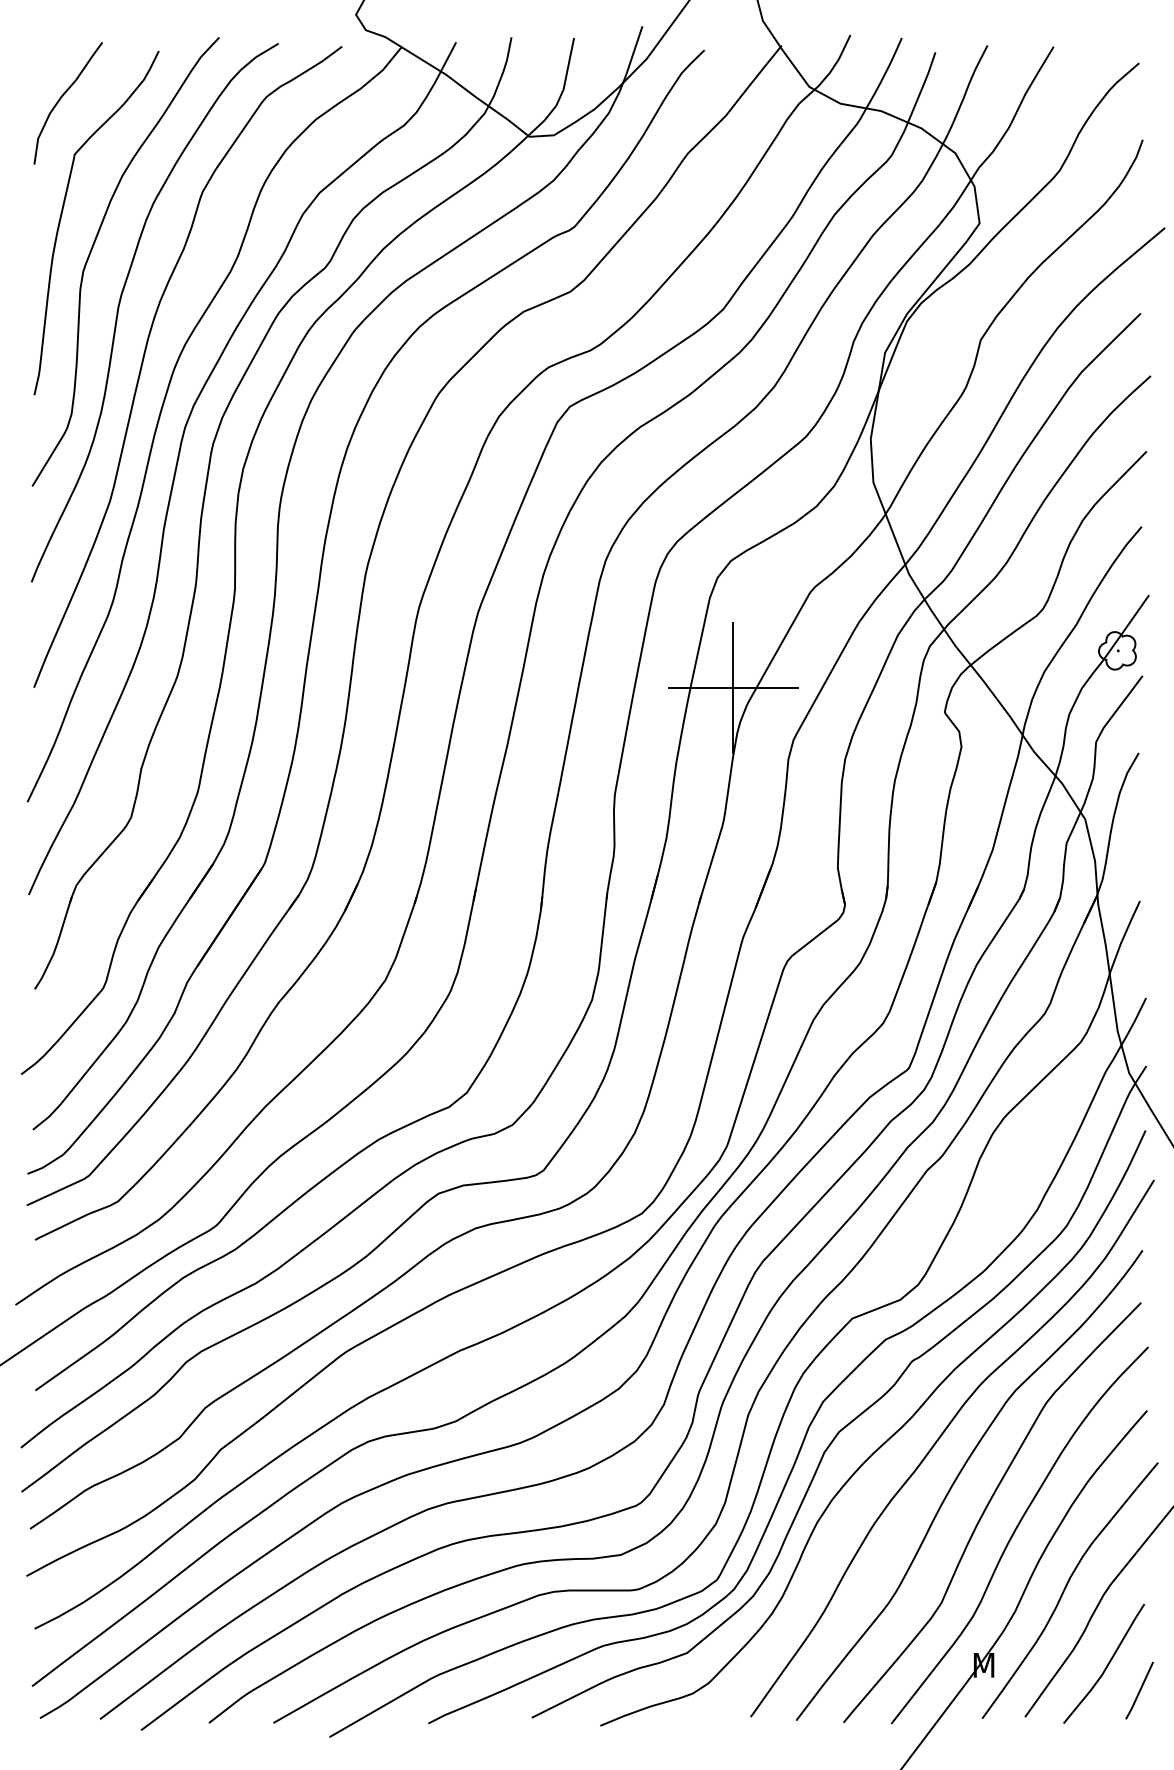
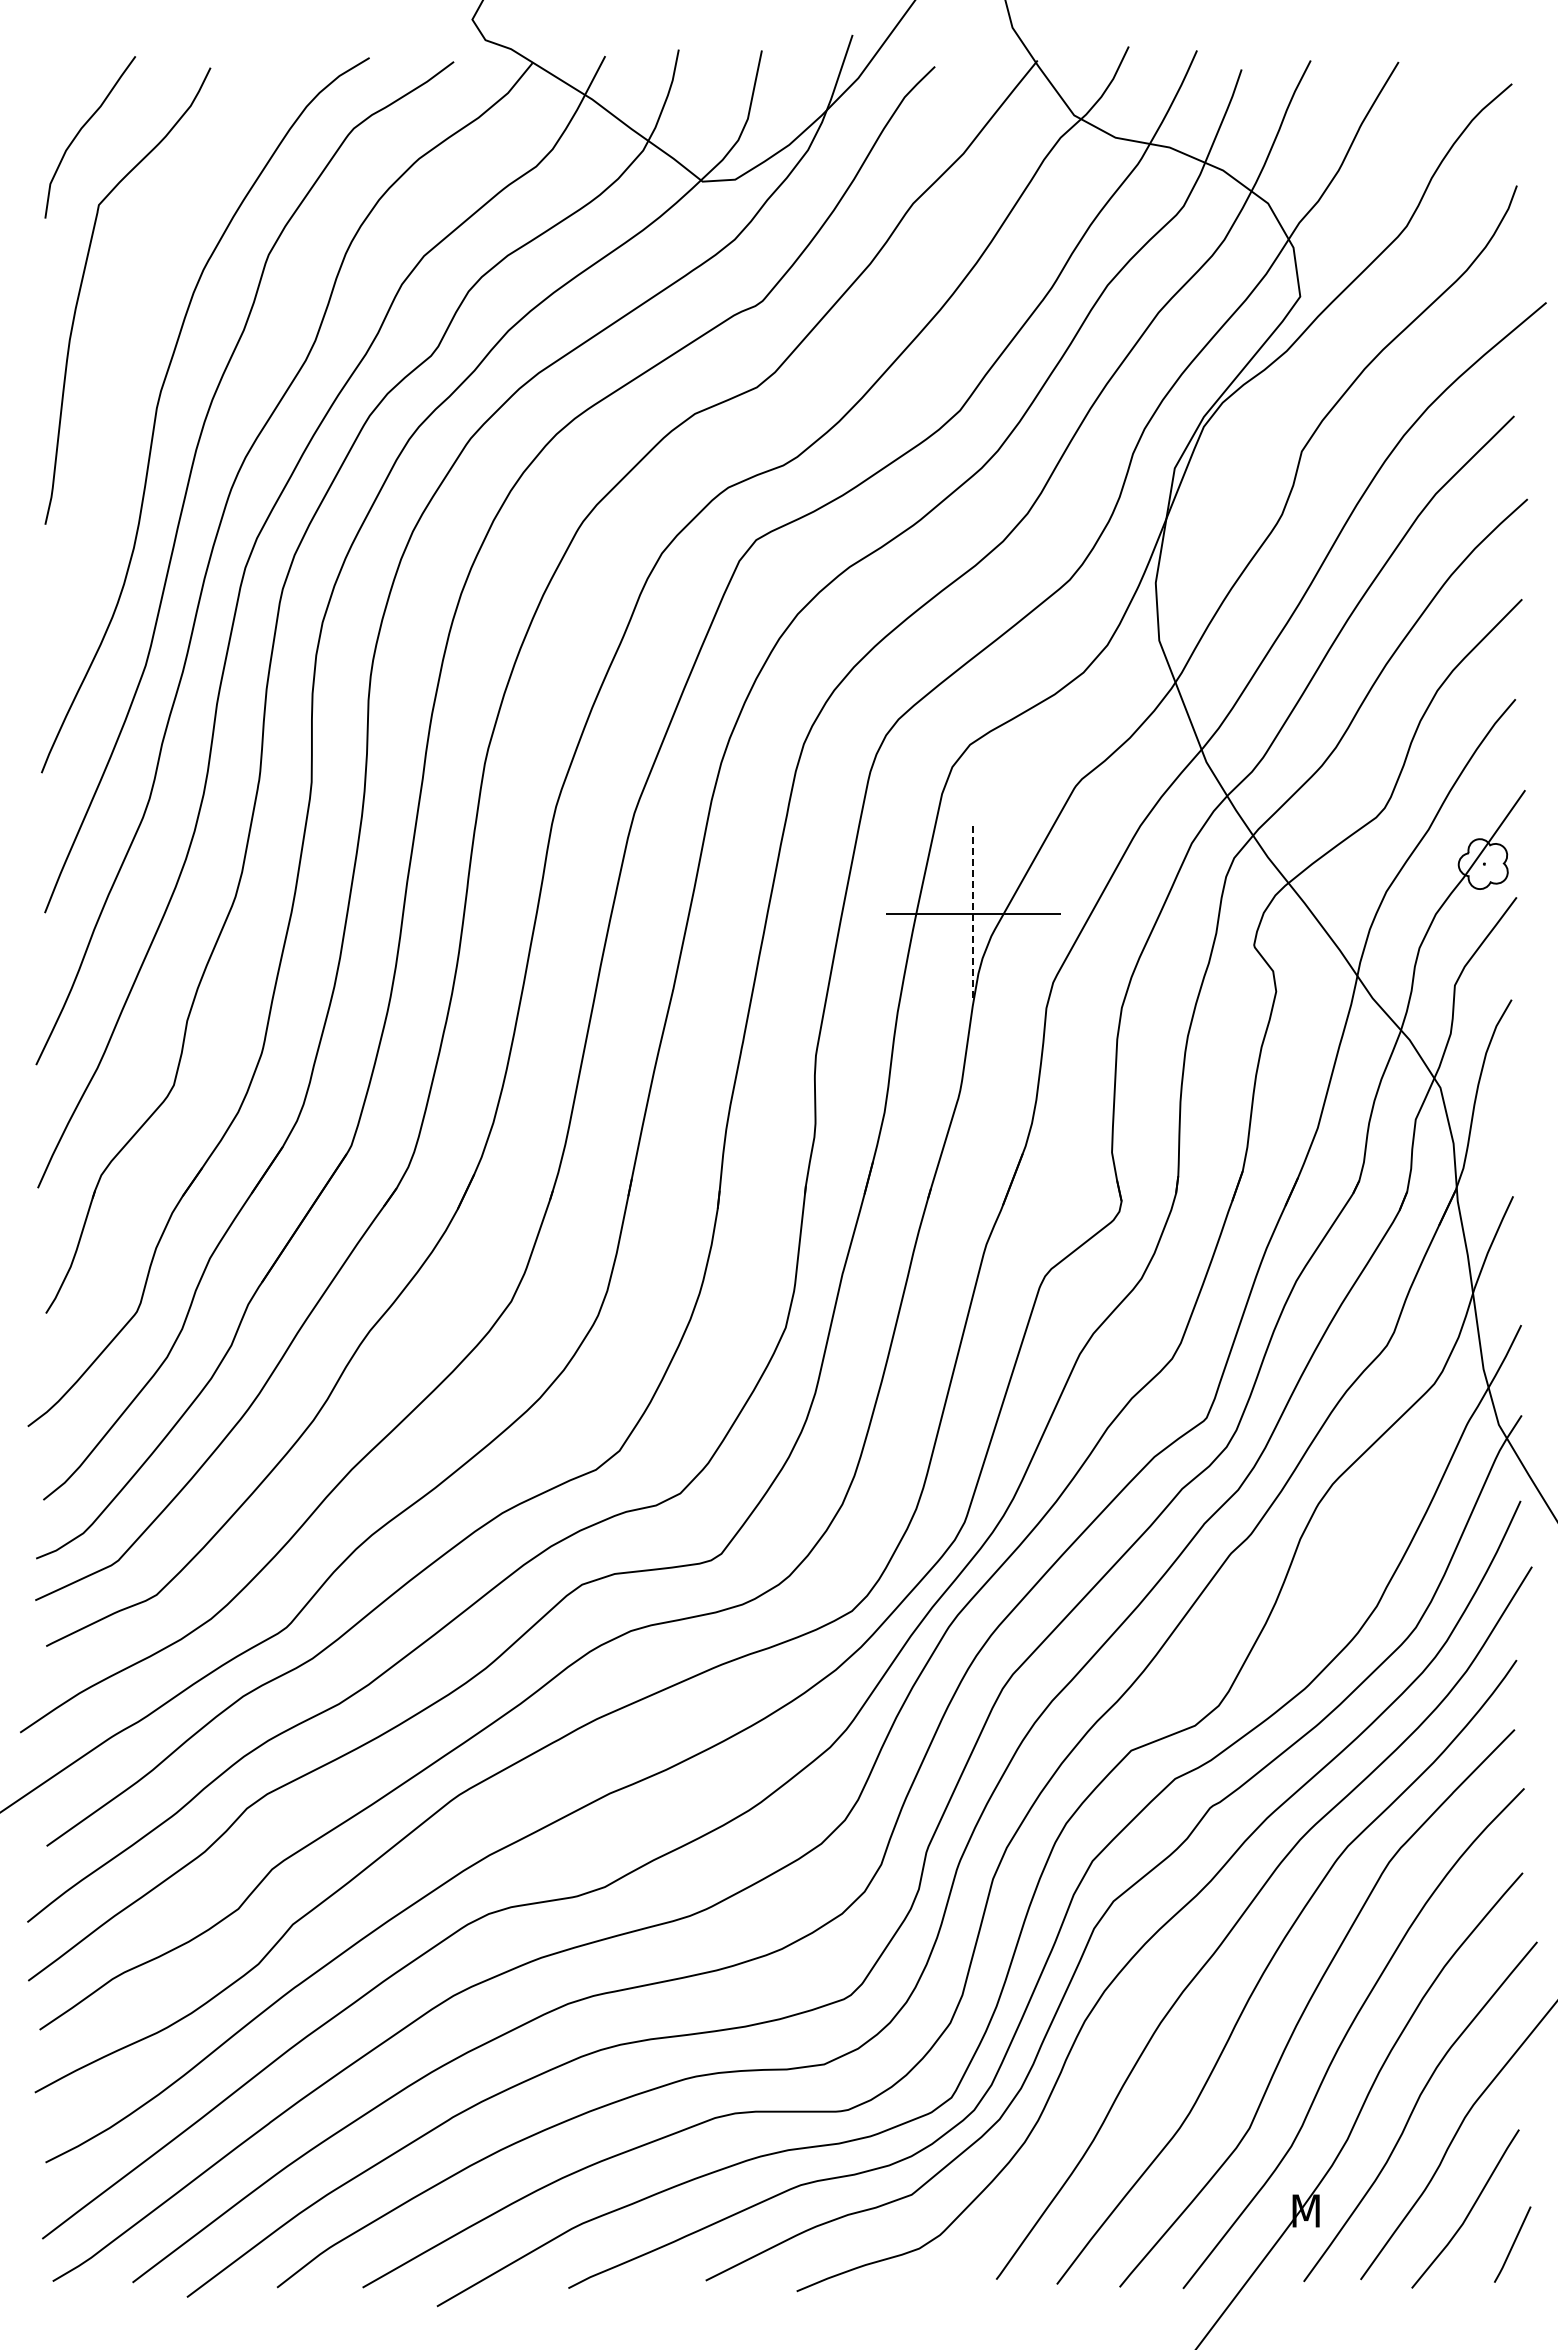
curve: (92, 249) -> (122, 331), removed
line: (733, 688) -> (973, 914), solid -> dashed

